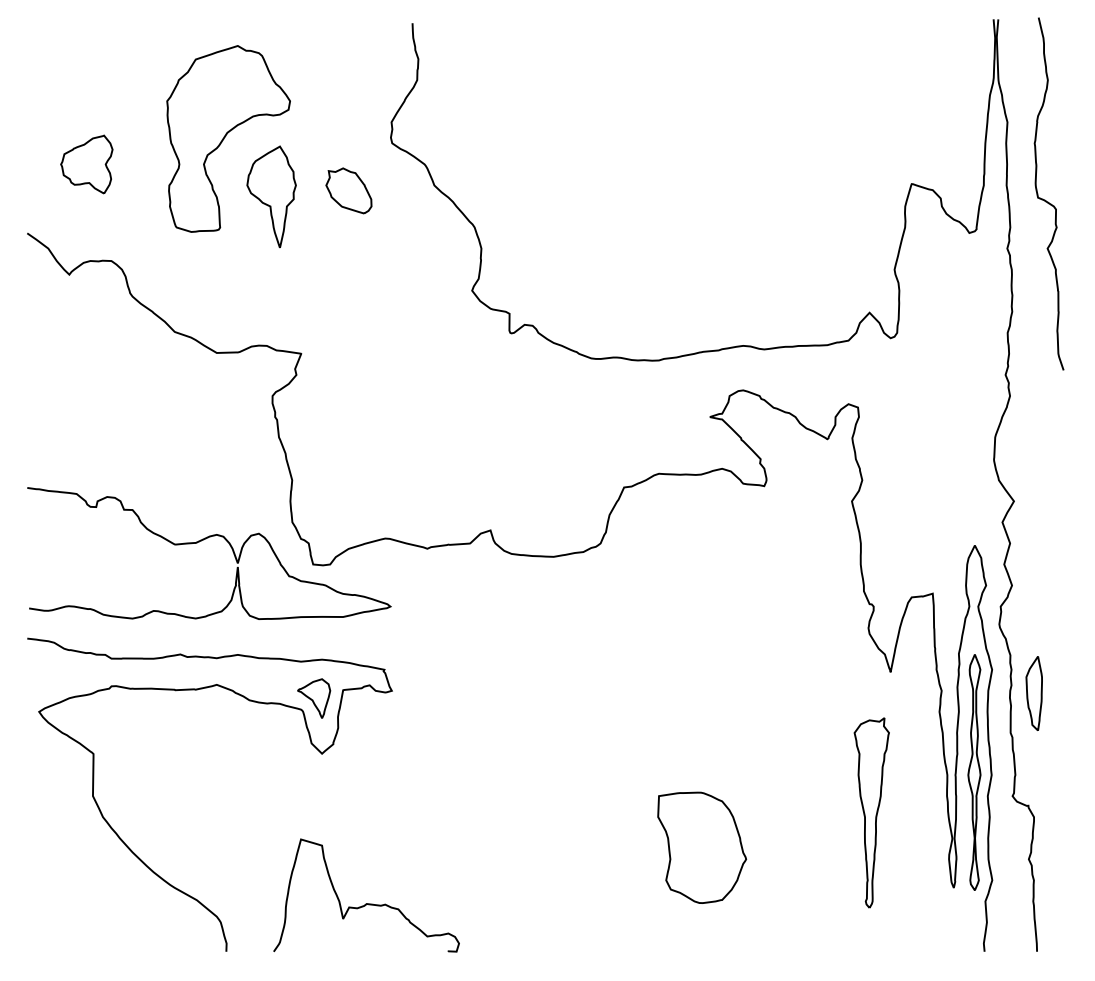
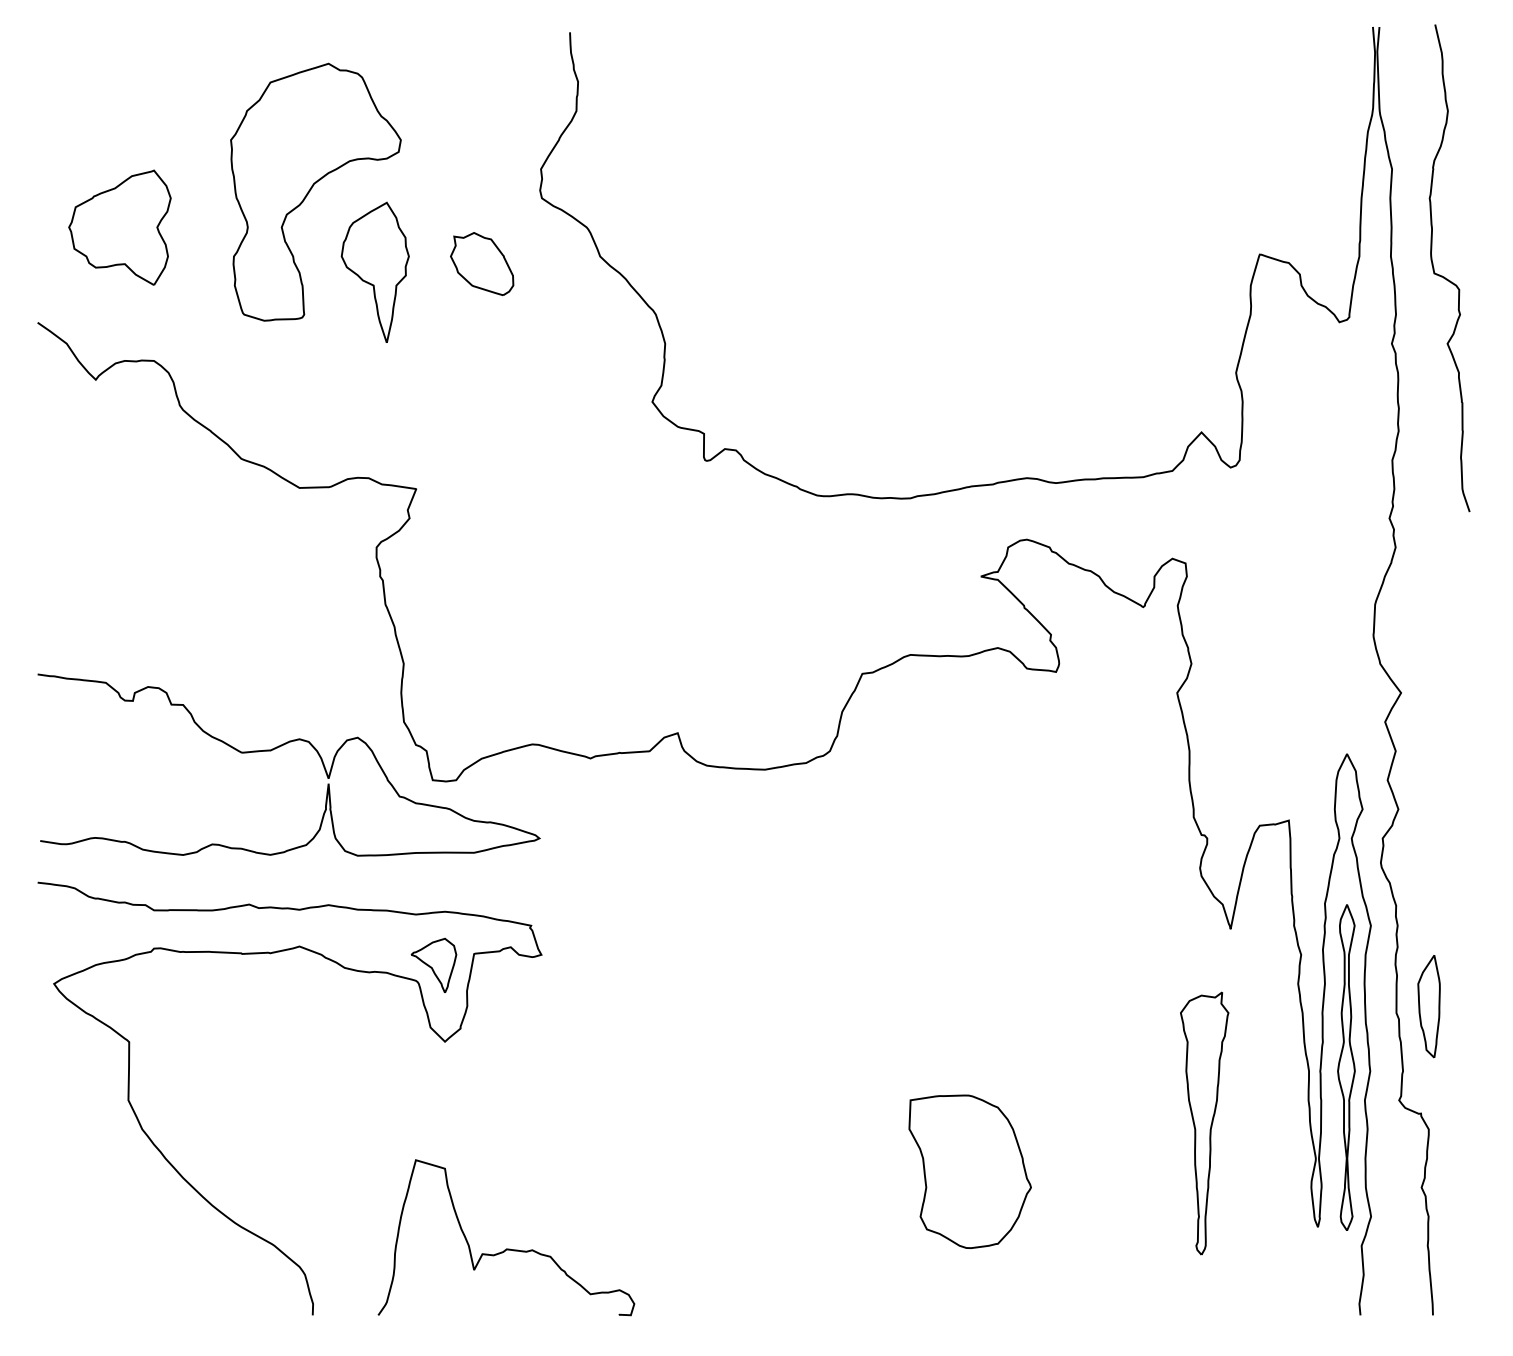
part: (86, 164) -> (119, 227), size x1.43
part: (1033, 693) -> (1428, 1006), moved

